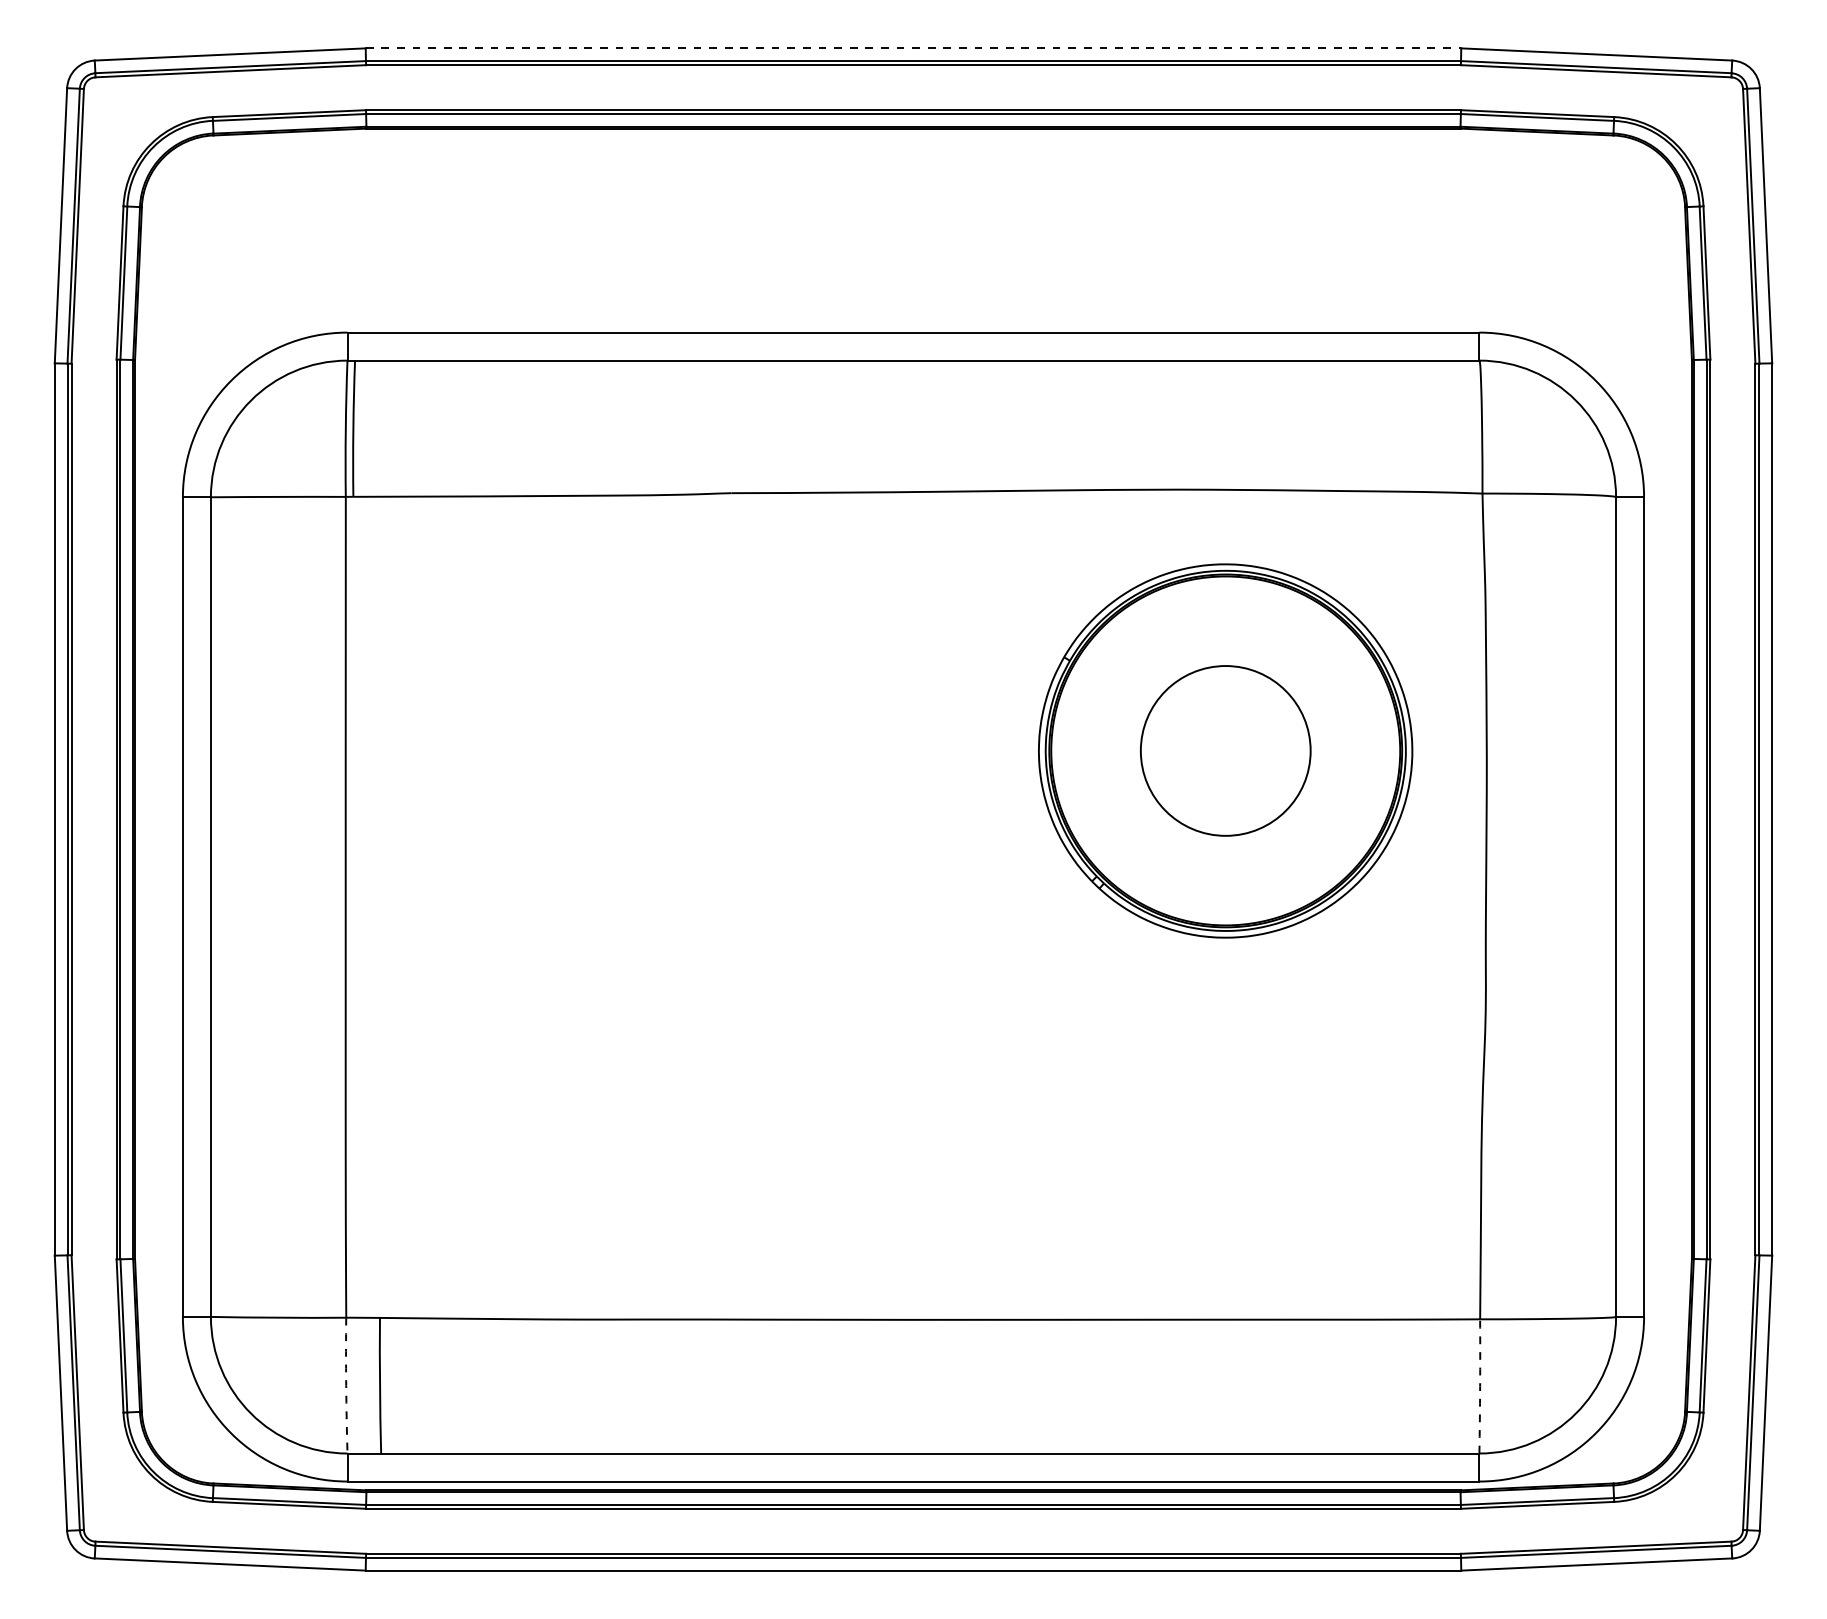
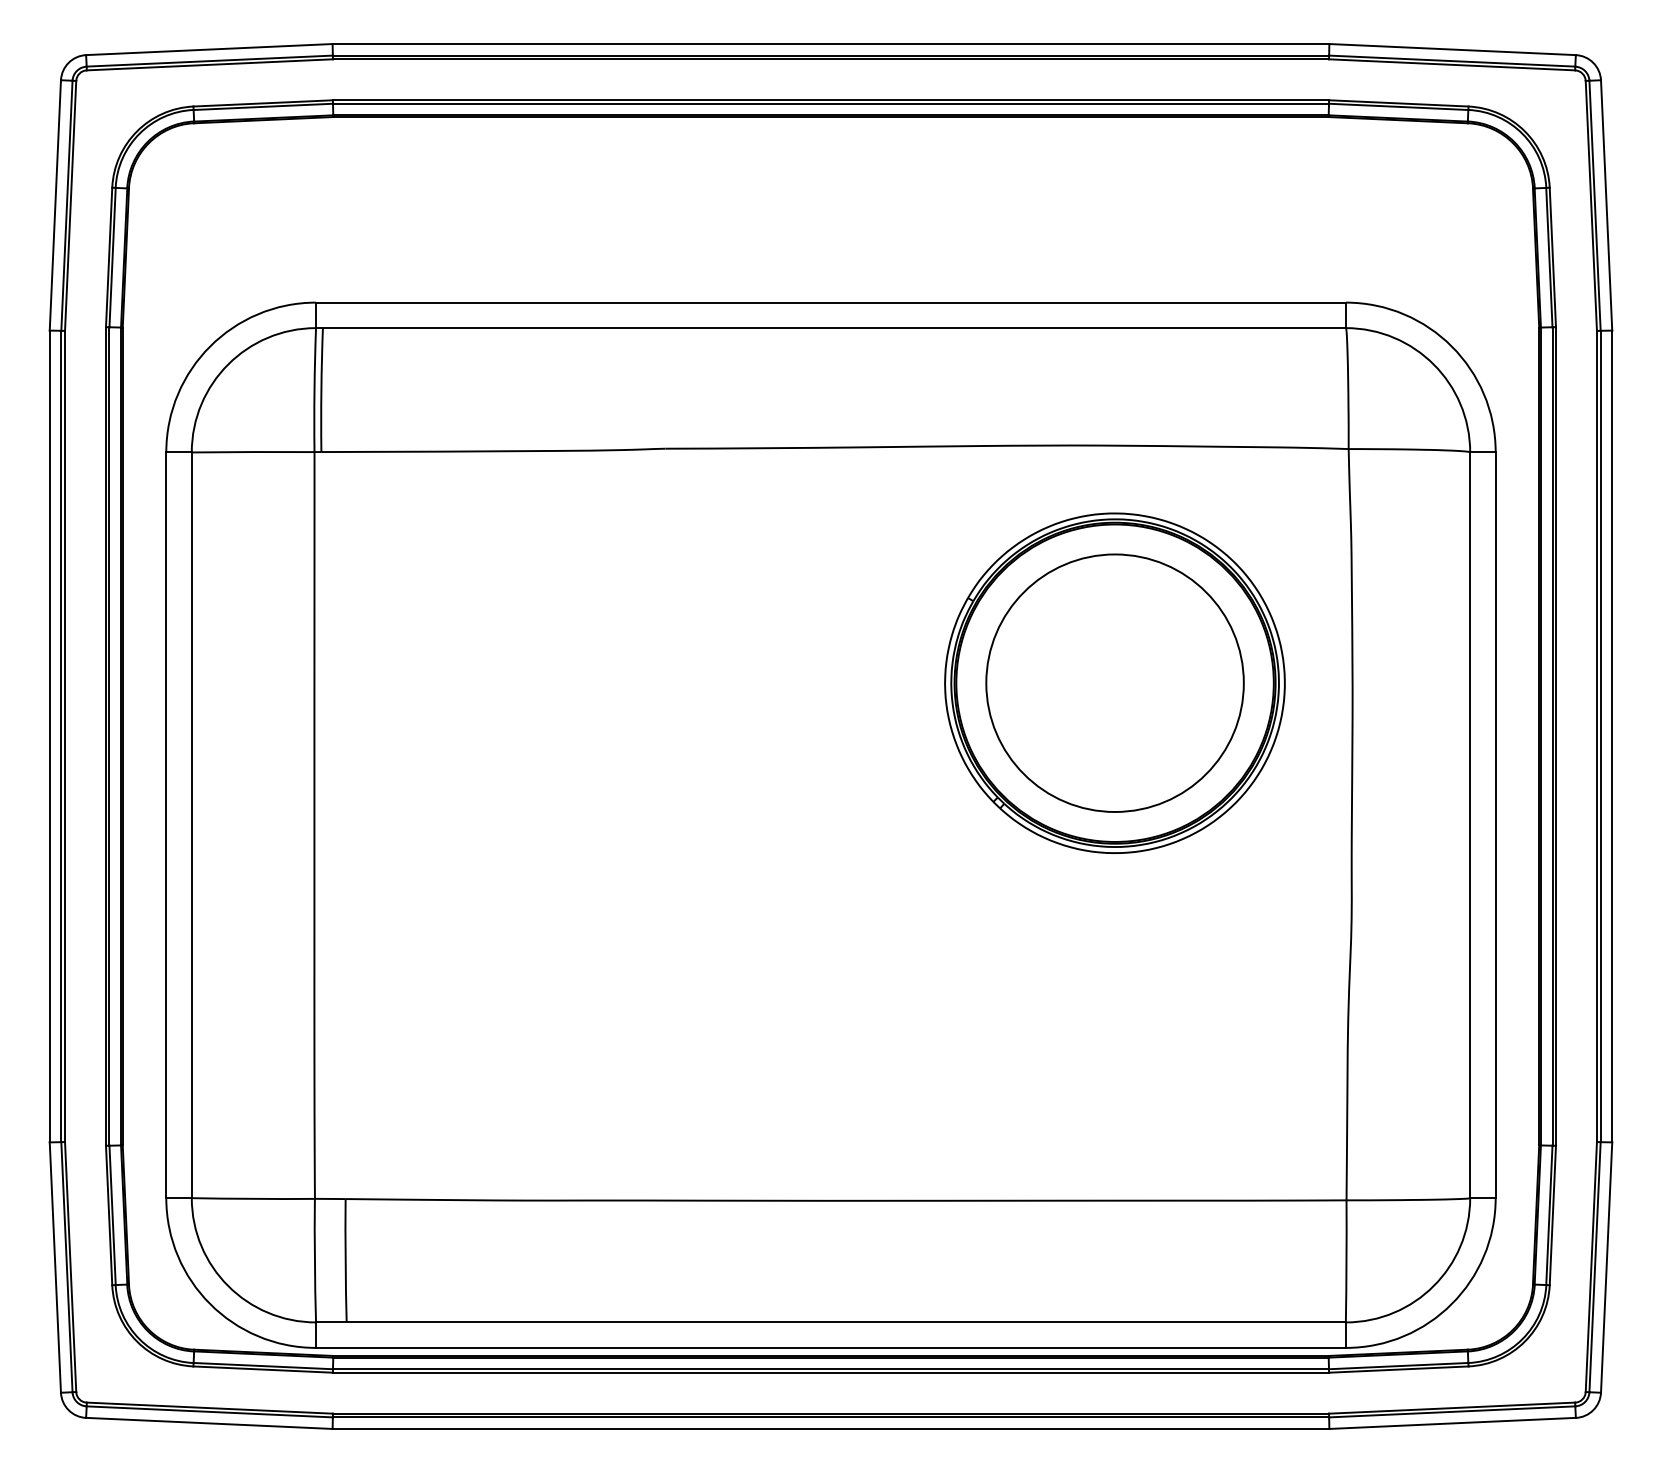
line: (913, 48) -> (831, 44), dashed -> solid
circle: (1225, 750) -> (1114, 682), size x1.67
arc: (346, 1385) -> (315, 1260), dashed -> solid
arc: (1480, 1386) -> (1346, 1261), dashed -> solid

